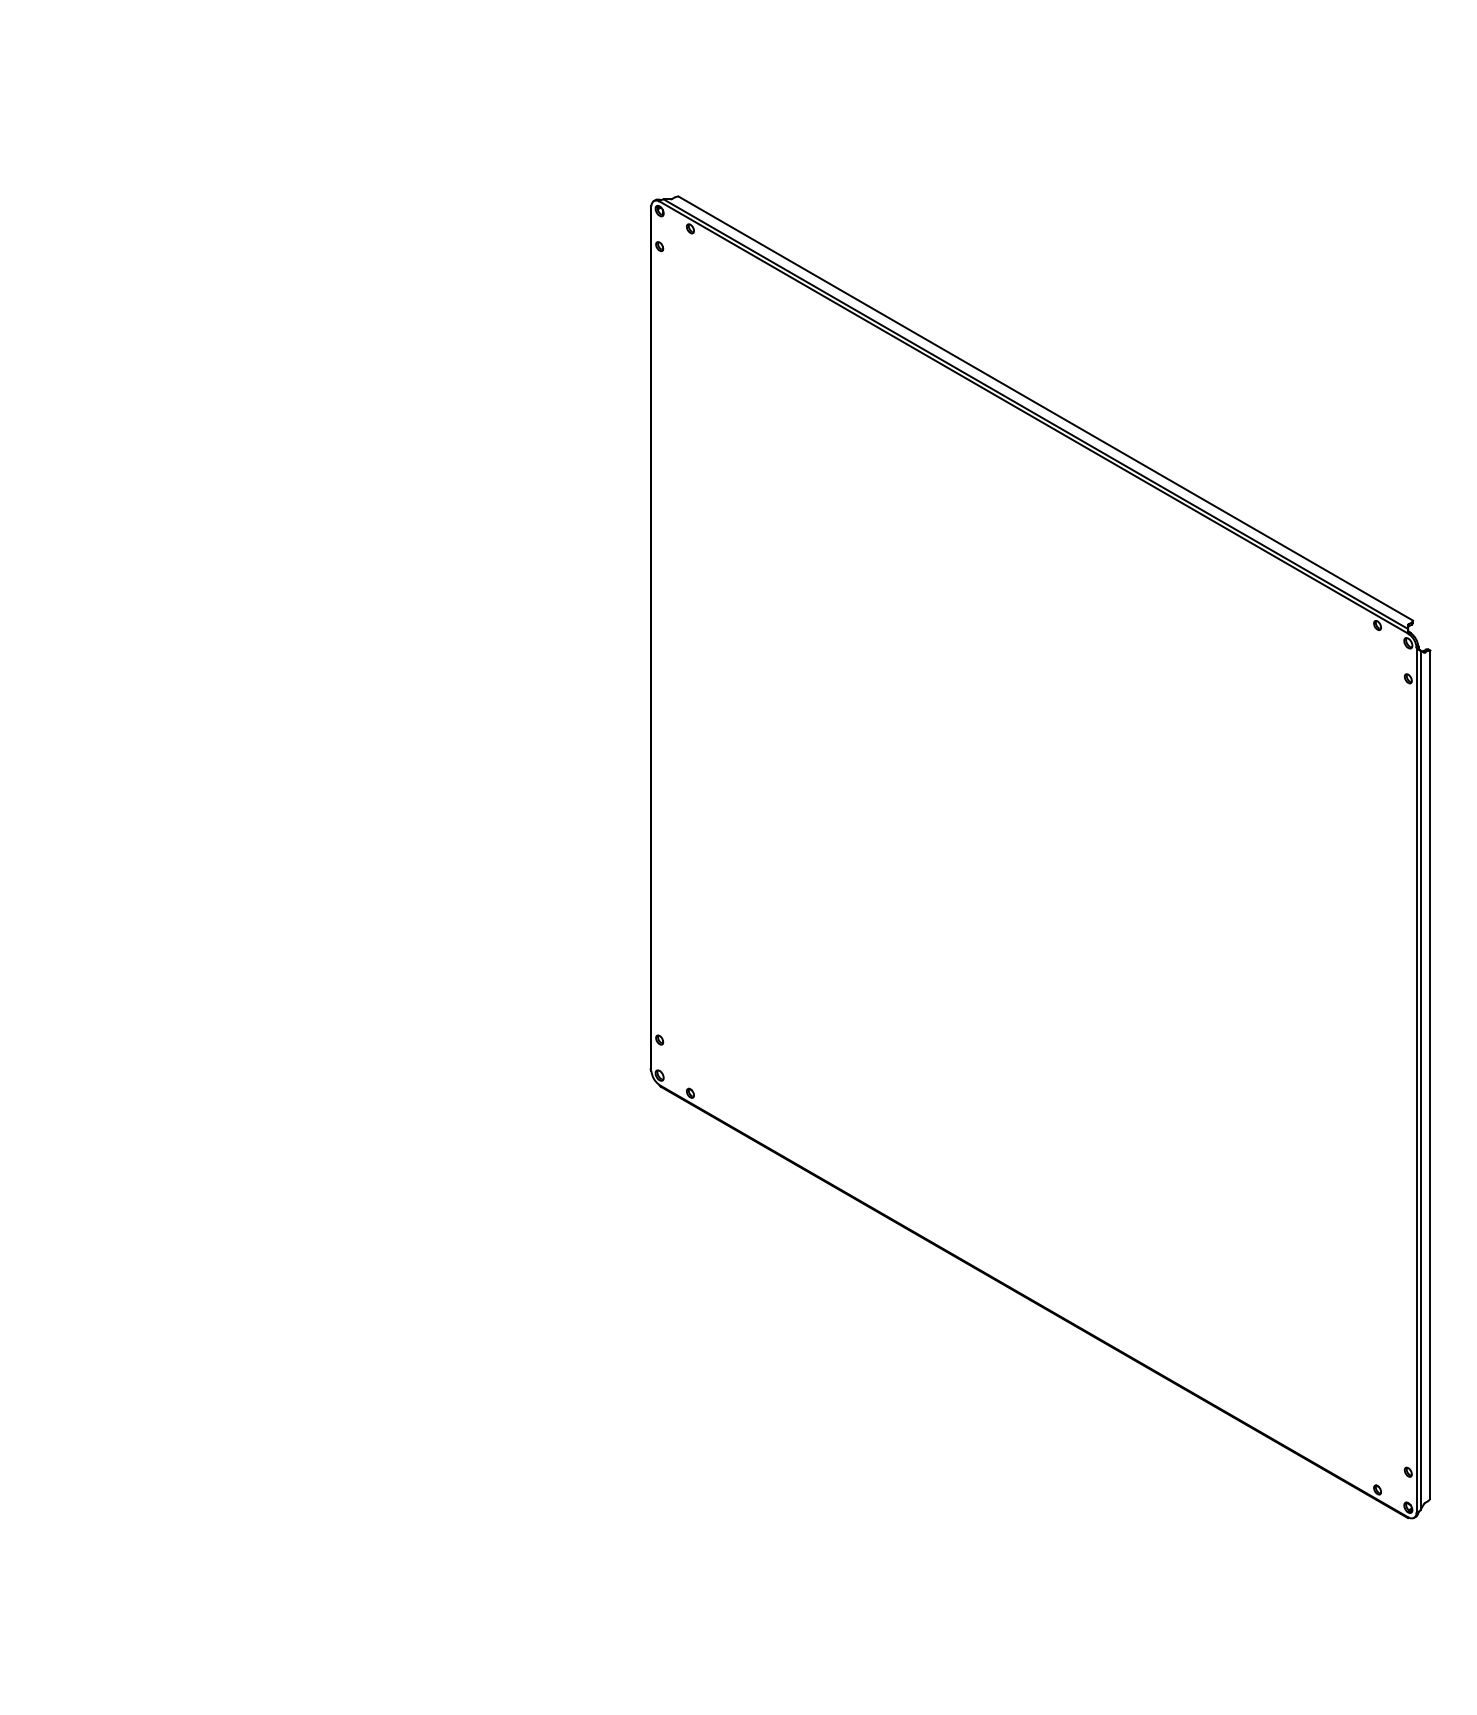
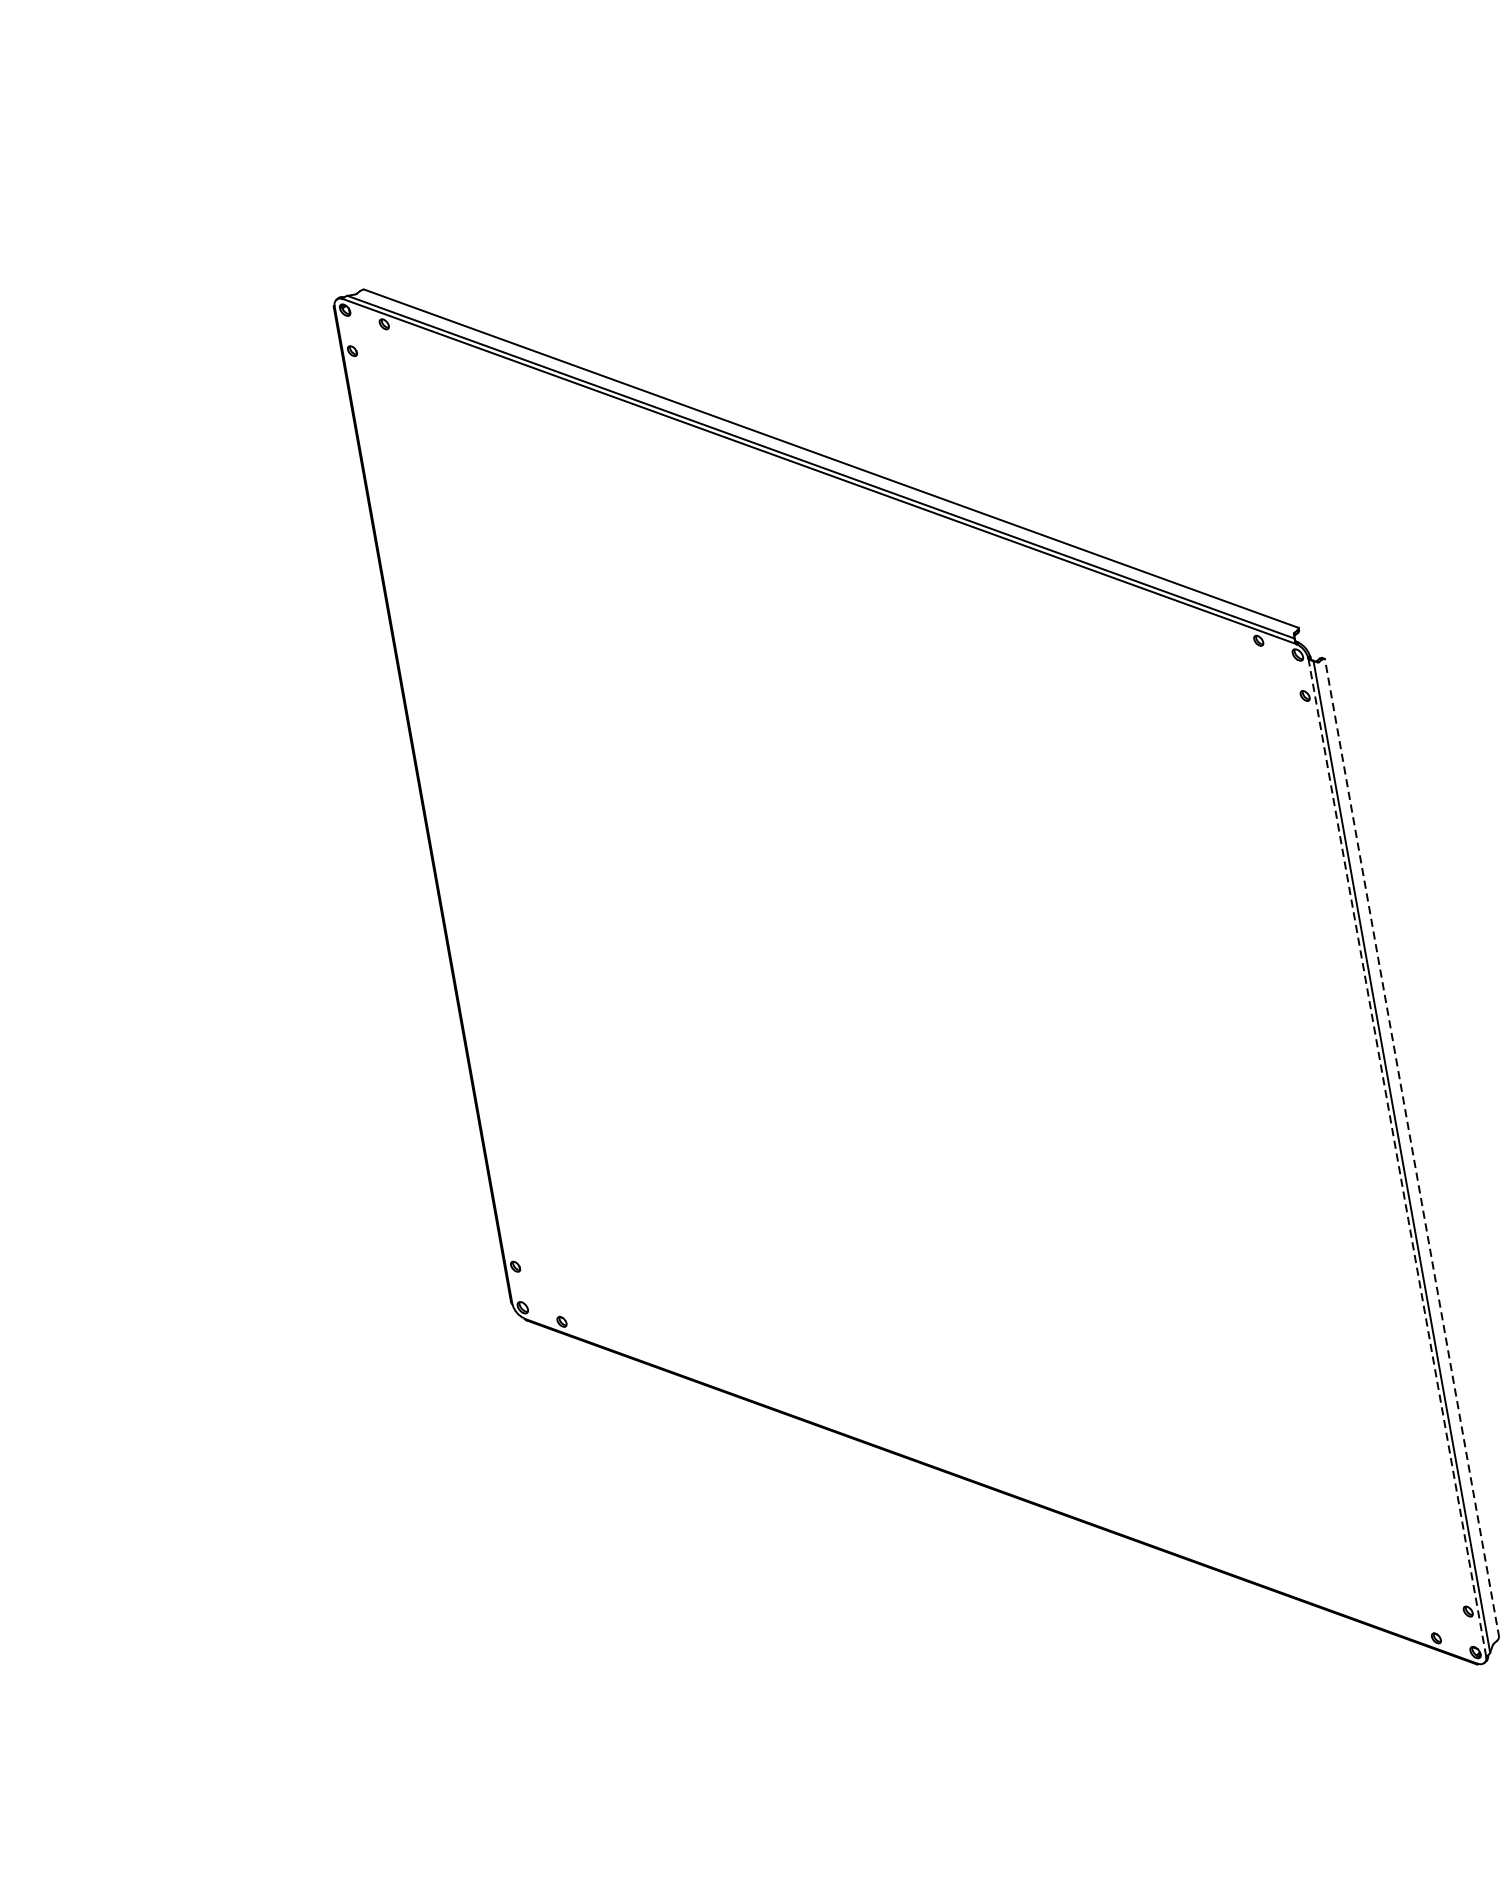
line: (1430, 1074) -> (1412, 1148), solid -> dashed
line: (1416, 1079) -> (1396, 1156), solid -> dashed

